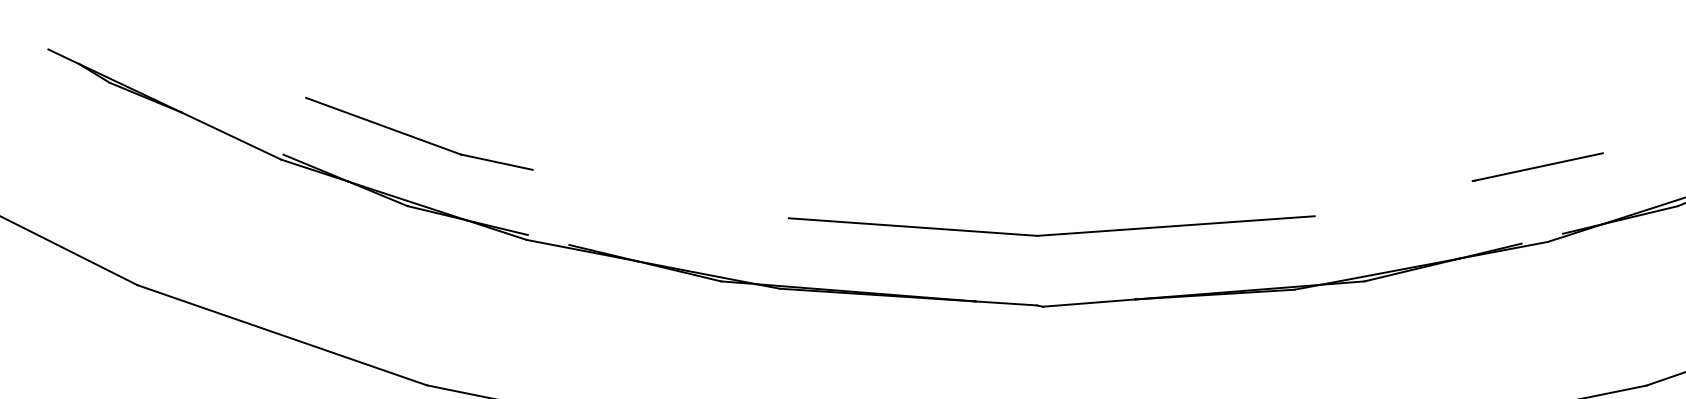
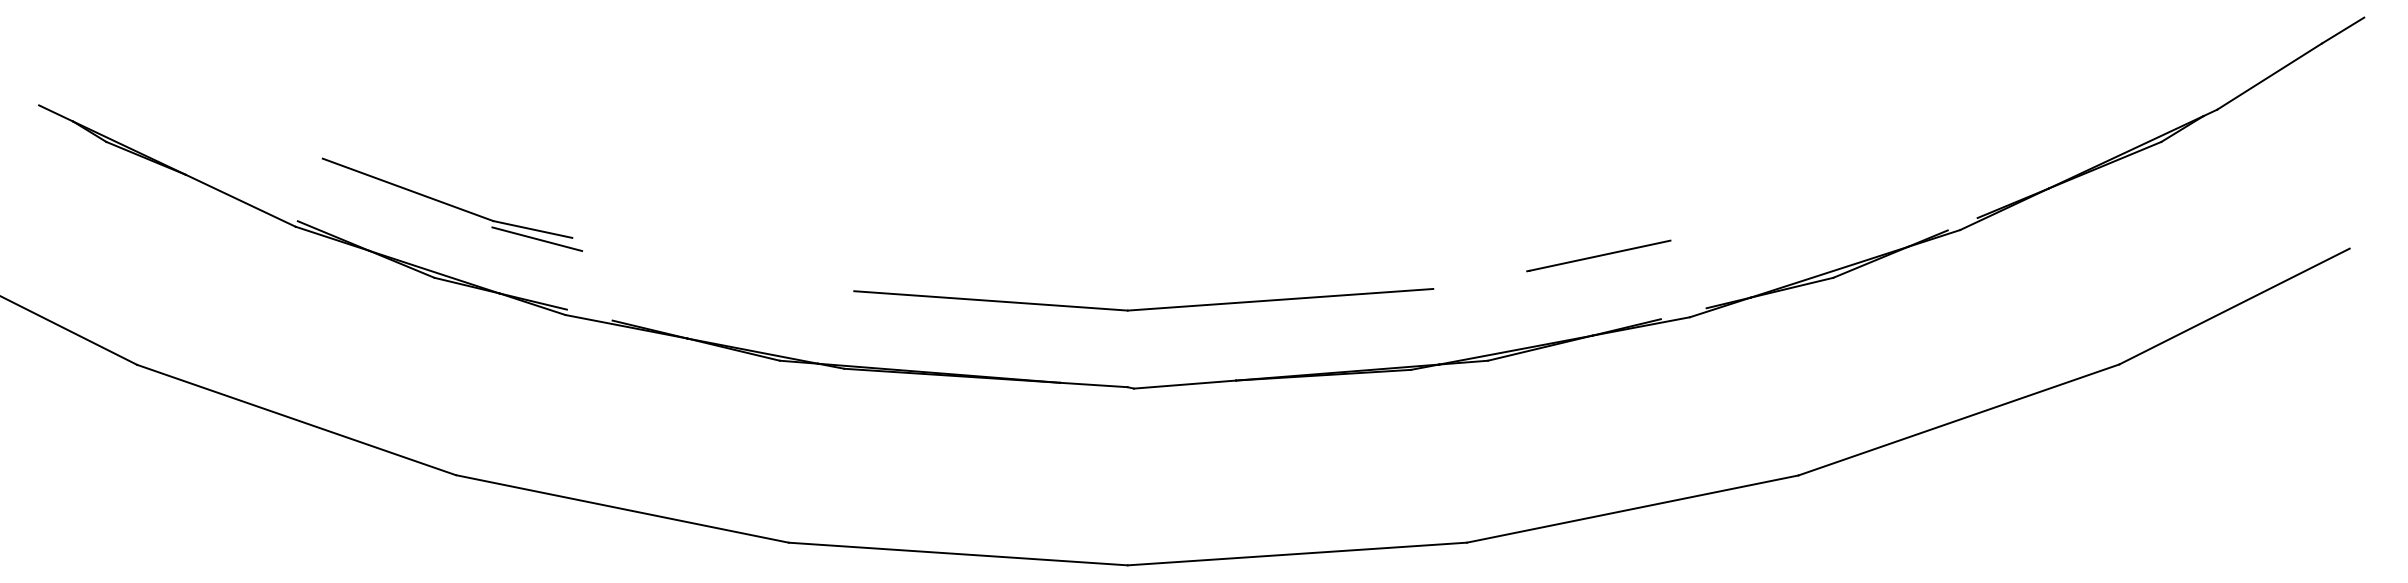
line: (1537, 166) -> (1598, 255), moved
line: (501, 171) -> (537, 239), added

